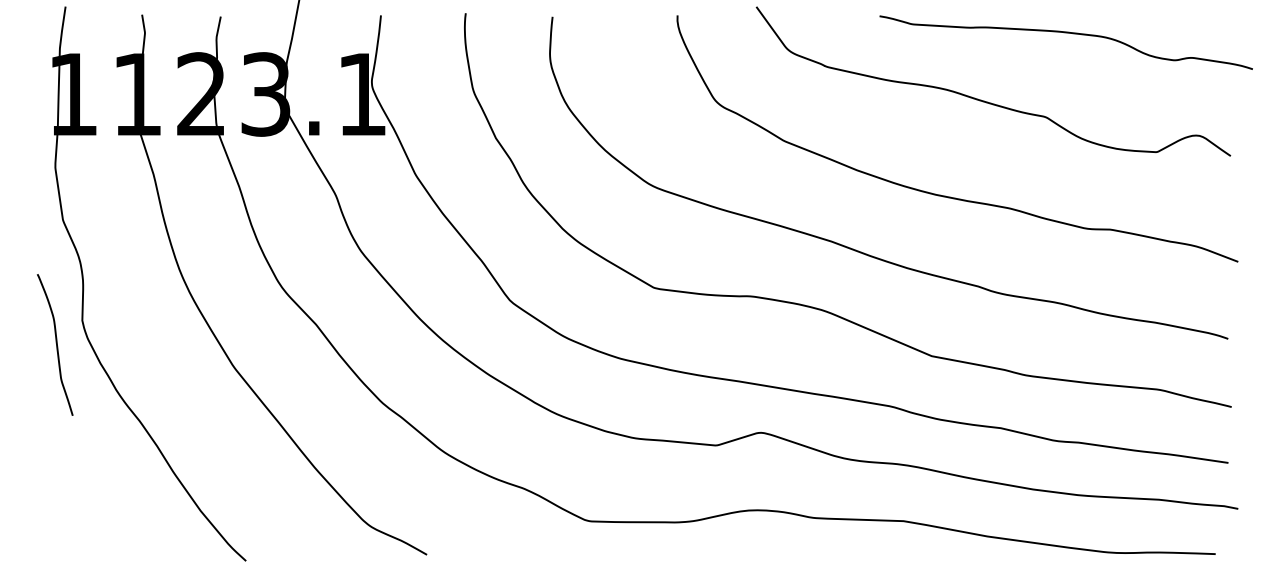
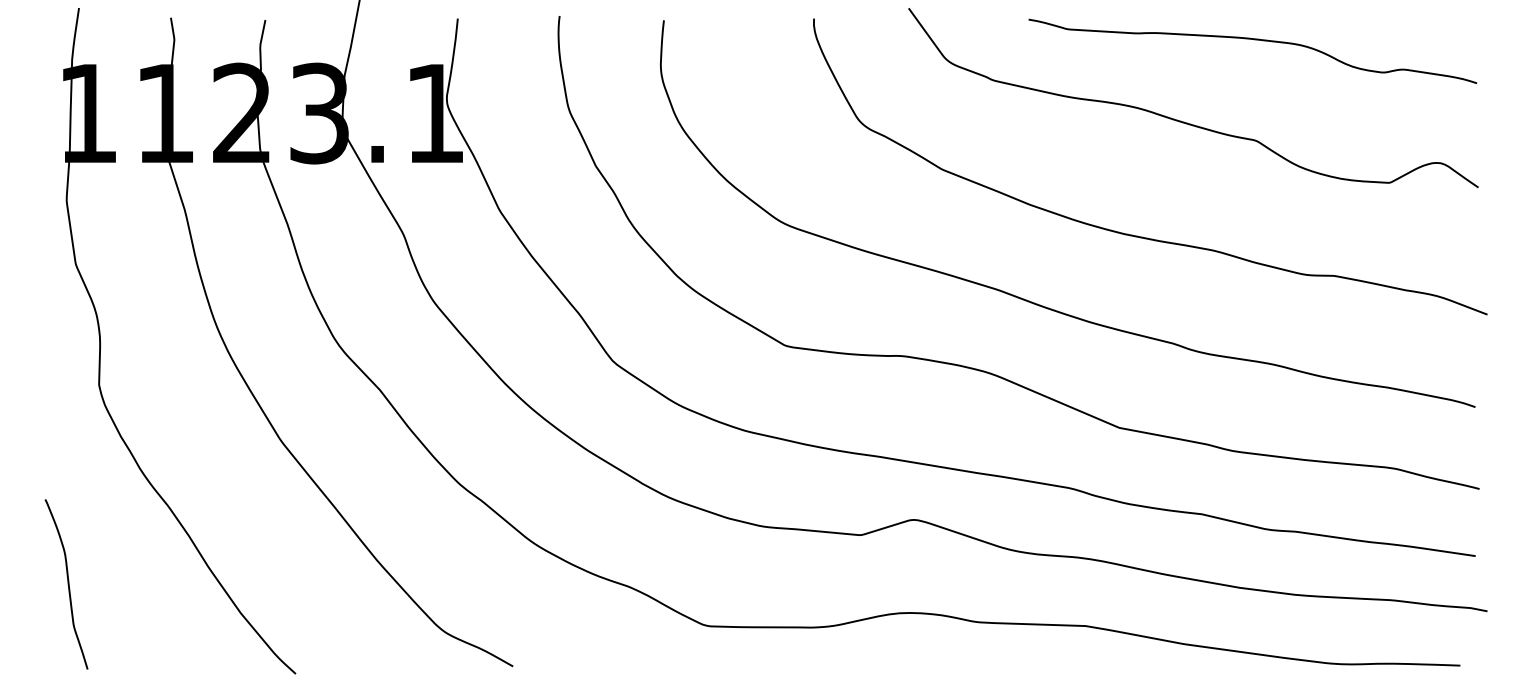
curve: (1067, 33) -> (1254, 40), moved
curve: (56, 345) -> (67, 584), moved

